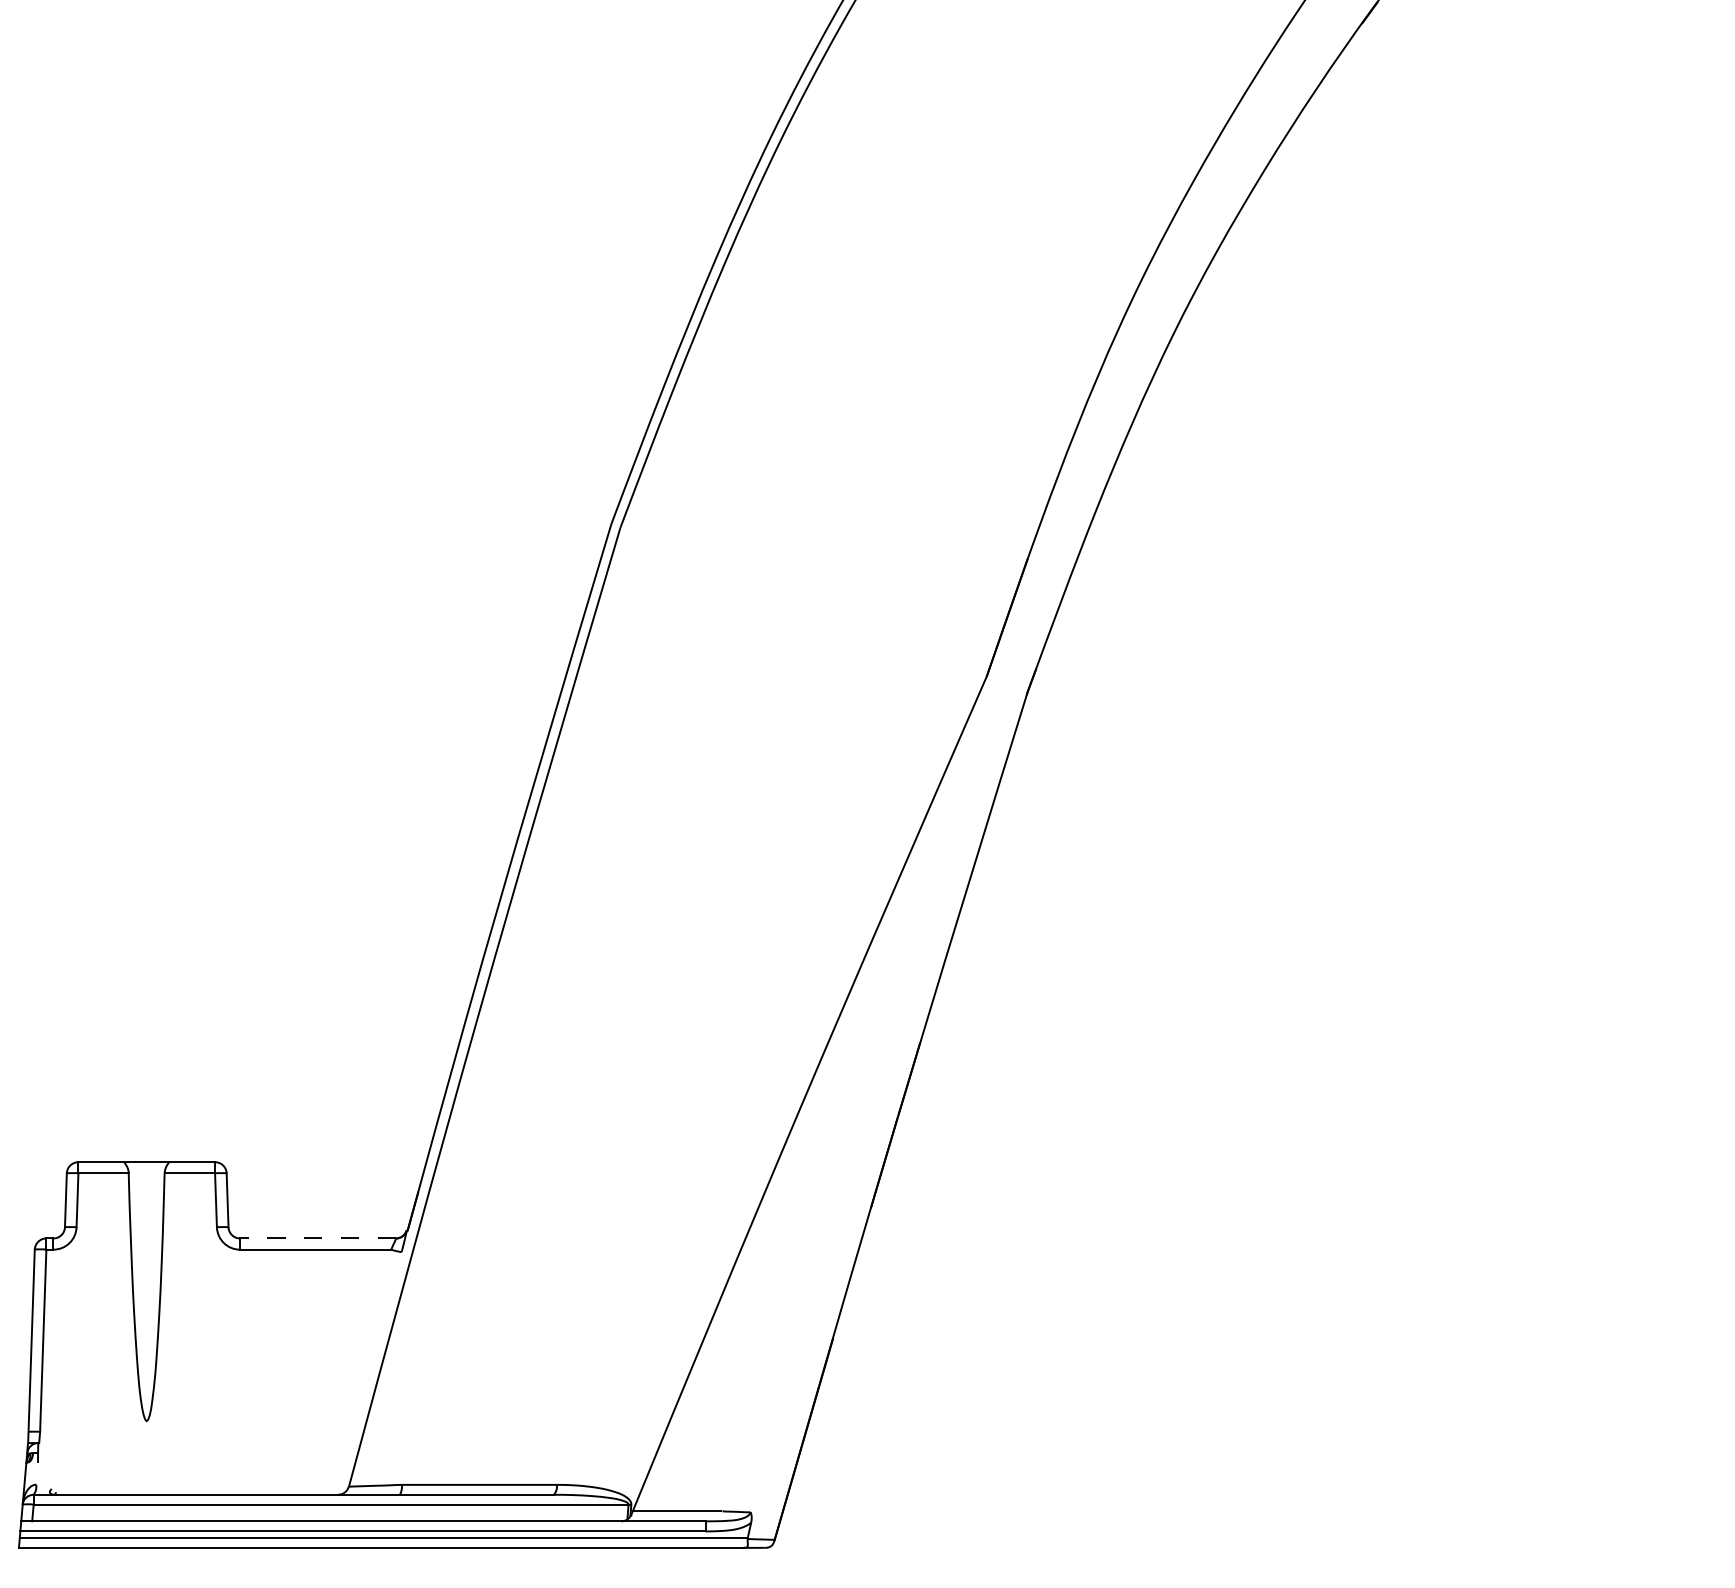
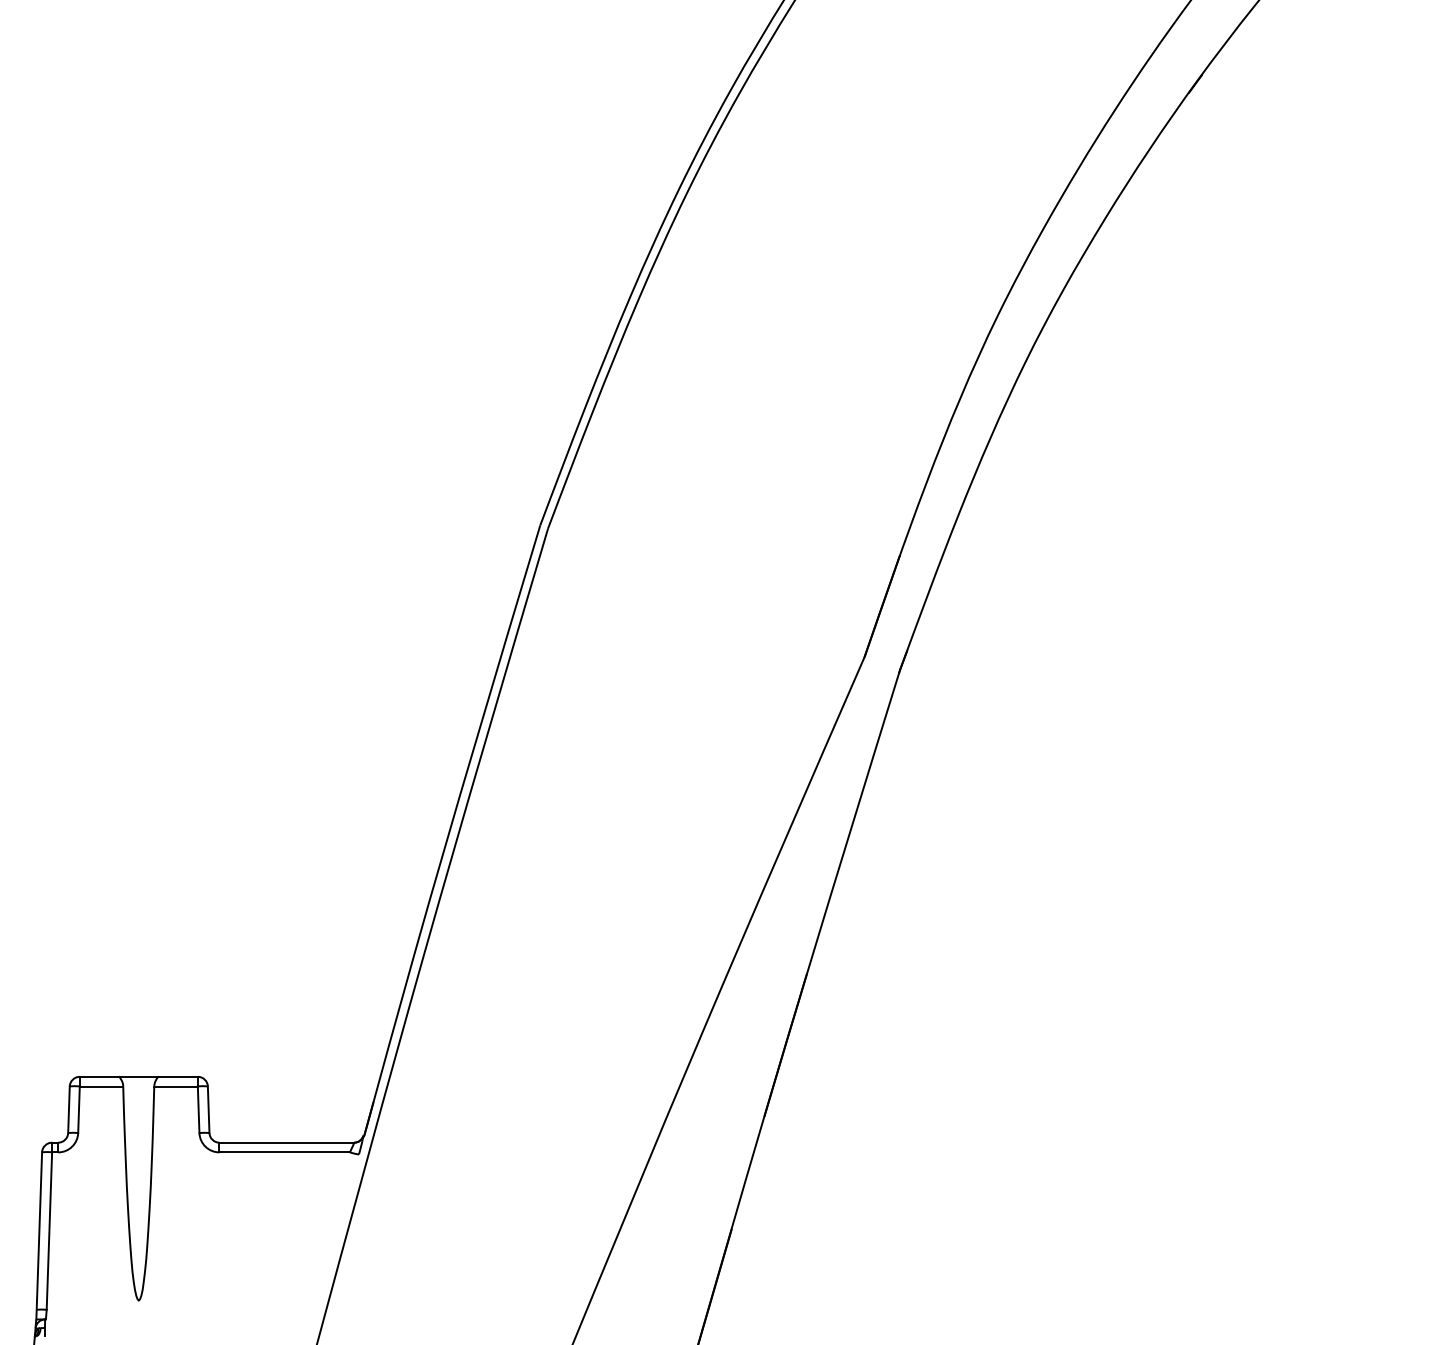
line: (318, 1238) -> (287, 1142), dashed -> solid

